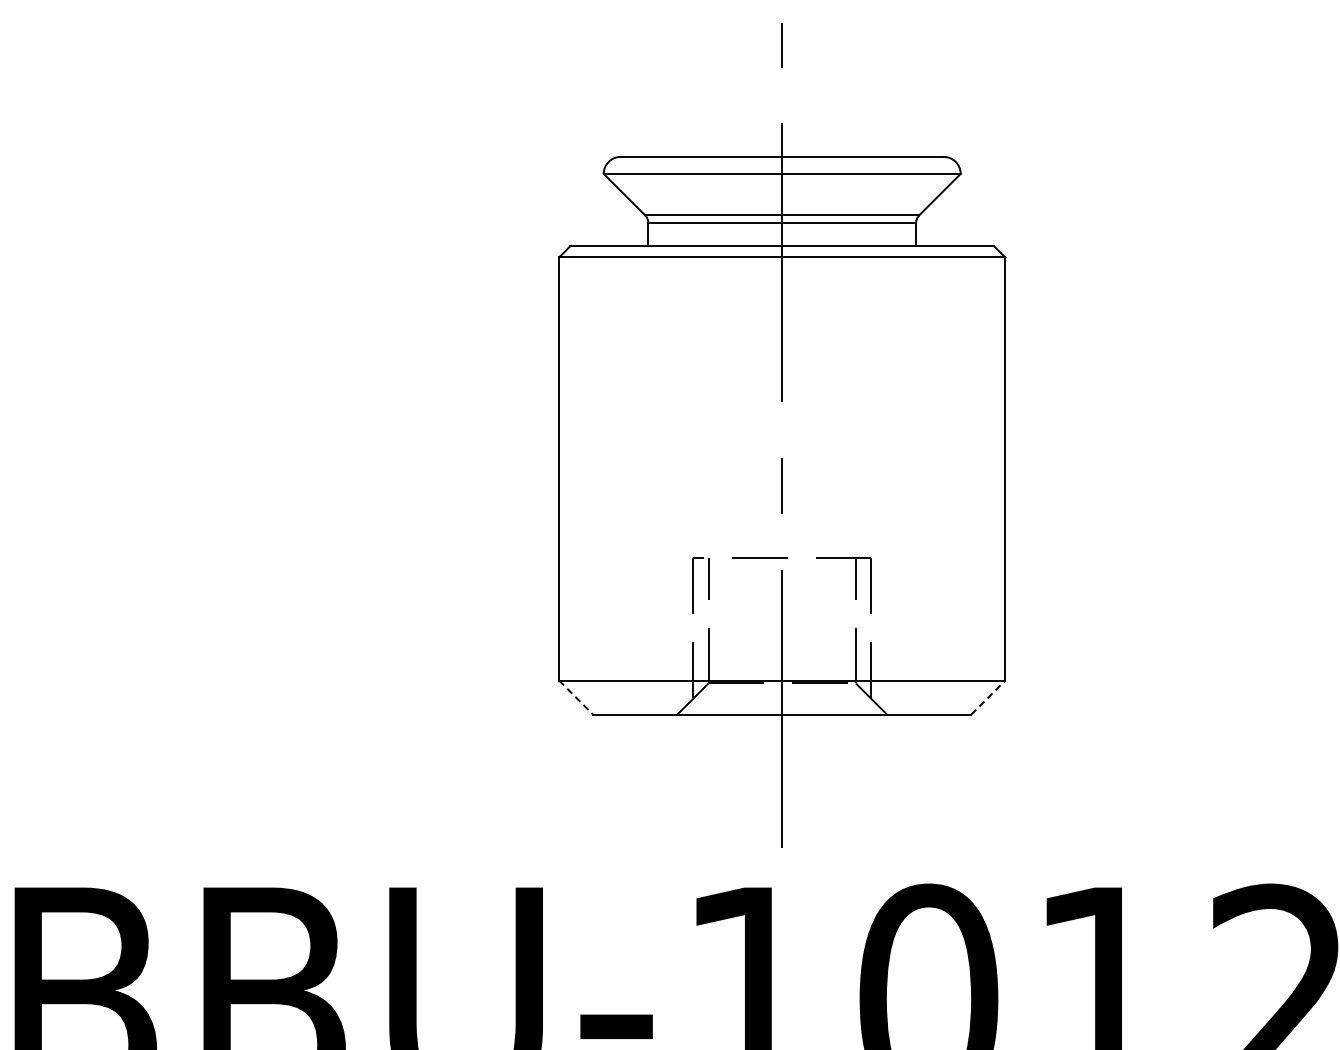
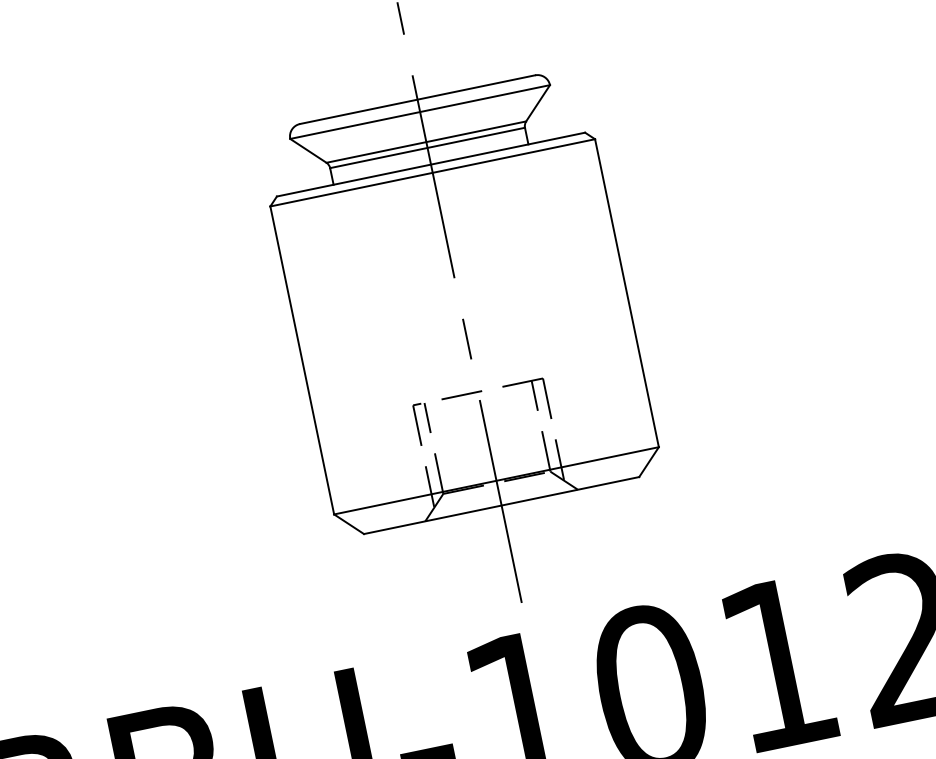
line: (576, 697) -> (349, 524), dashed -> solid
line: (988, 697) -> (649, 462), dashed -> solid

